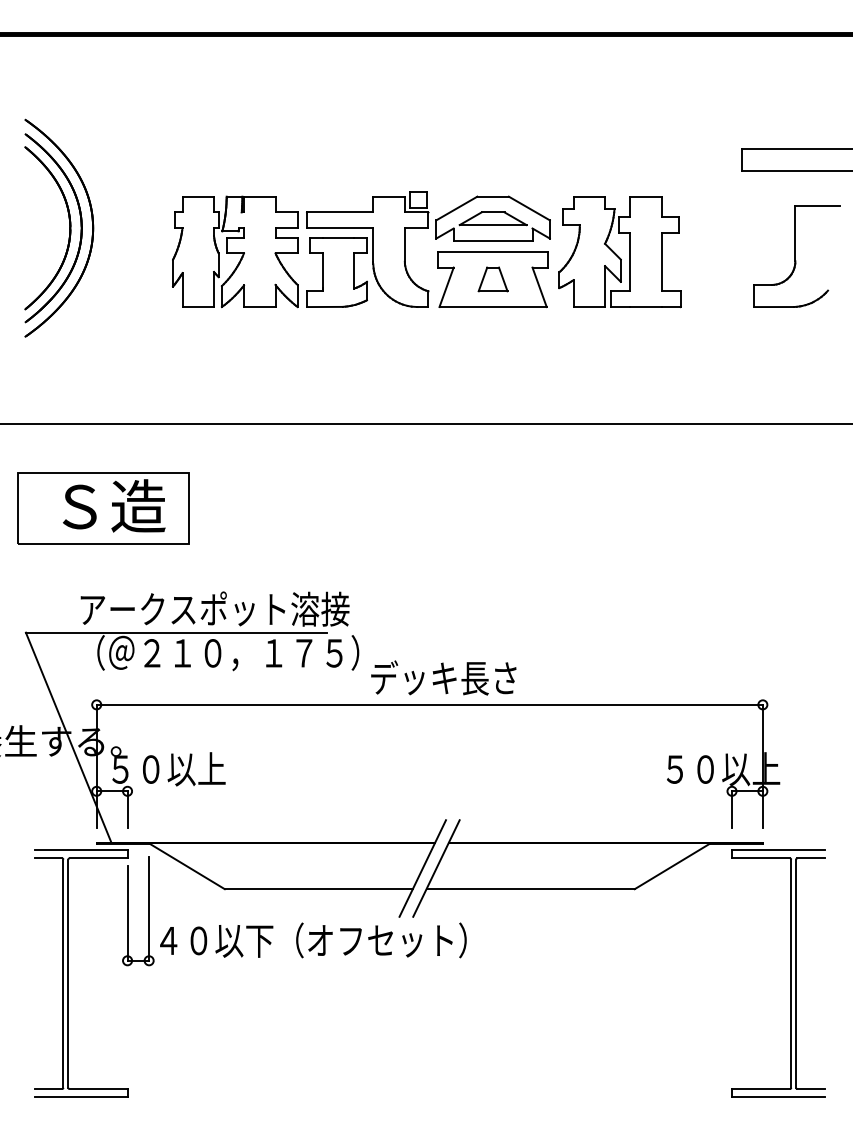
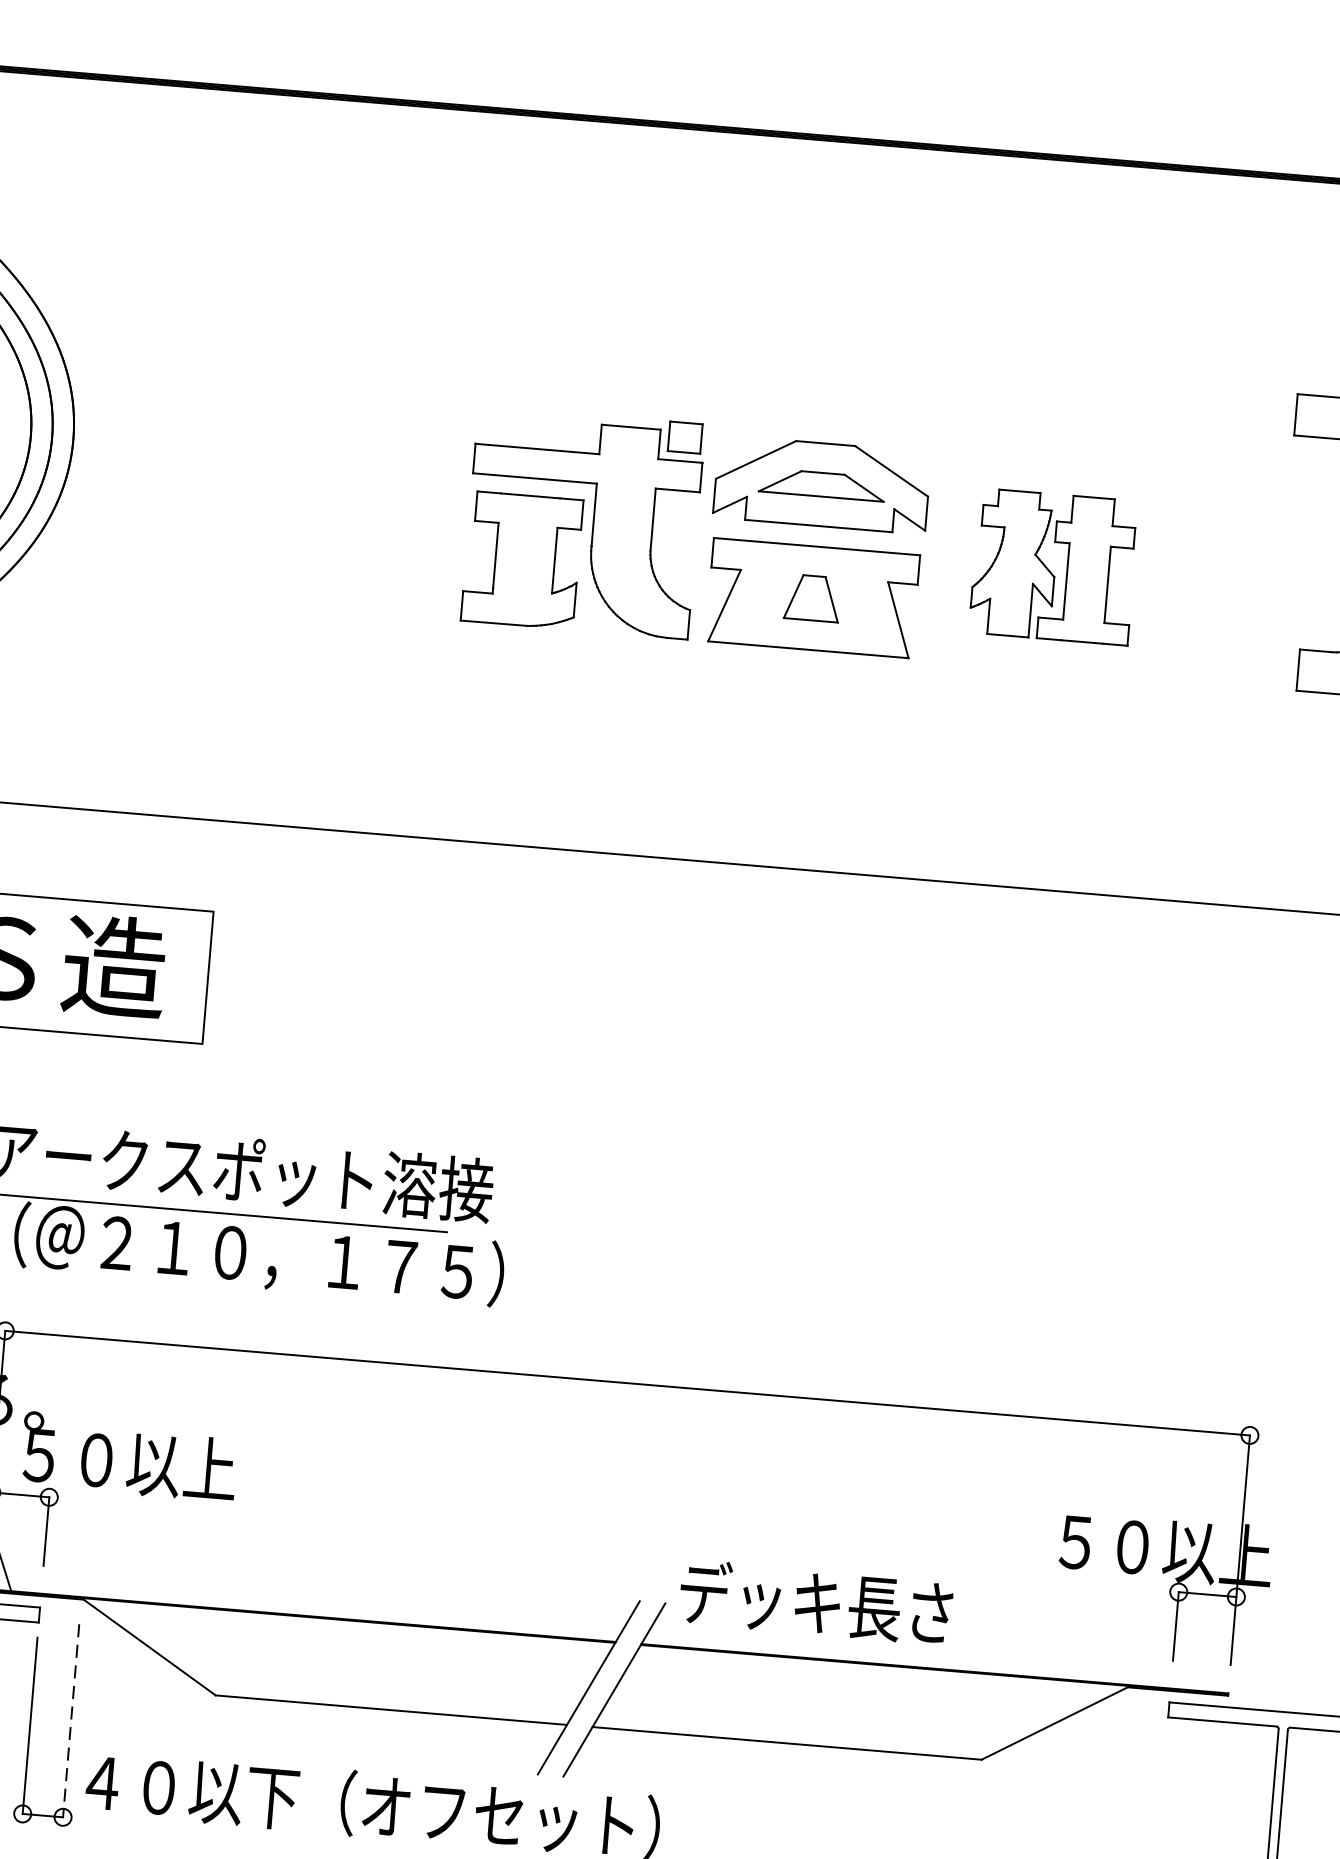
part: (235, 251) -> (335, 505), removed
part: (619, 252) -> (1053, 567), size x0.7
text: (443, 677) -> (815, 1601), moved
line: (149, 909) -> (71, 1721), solid -> dashed

